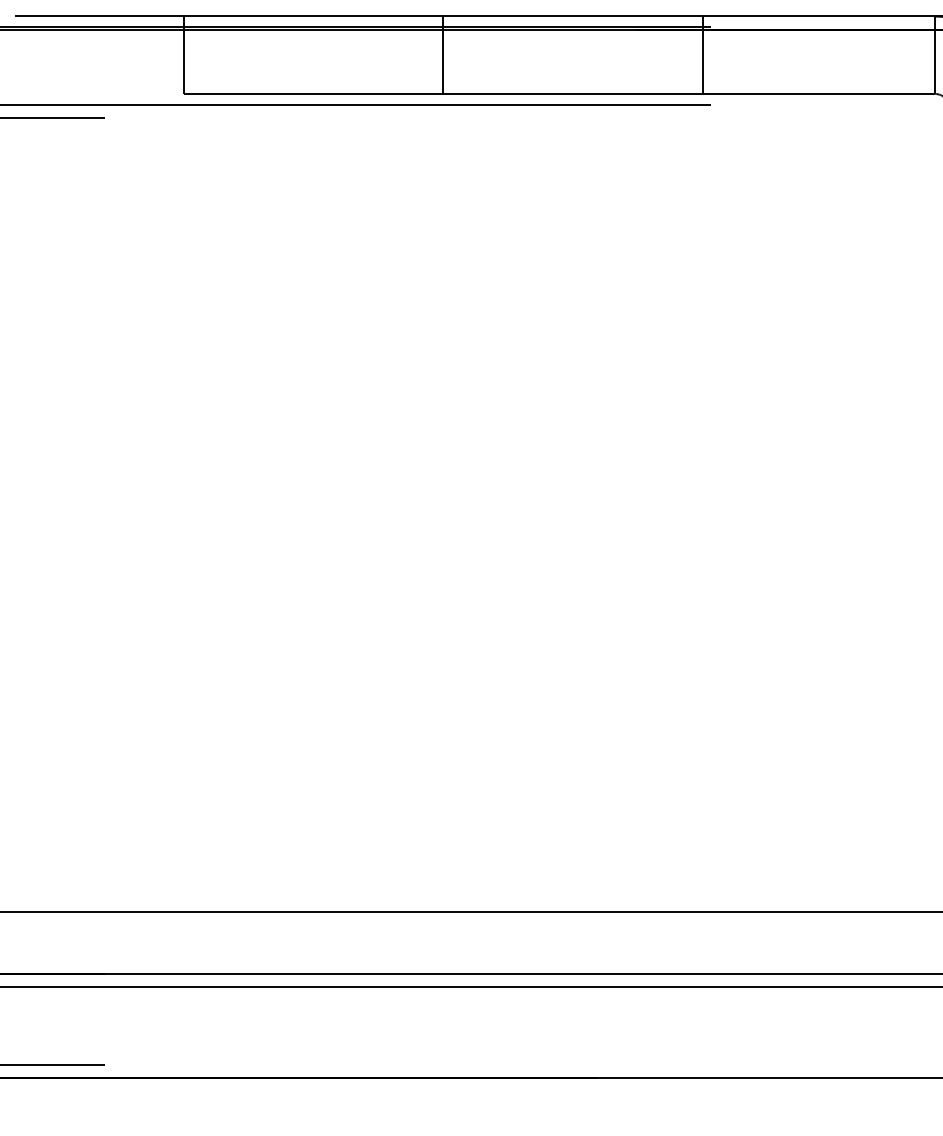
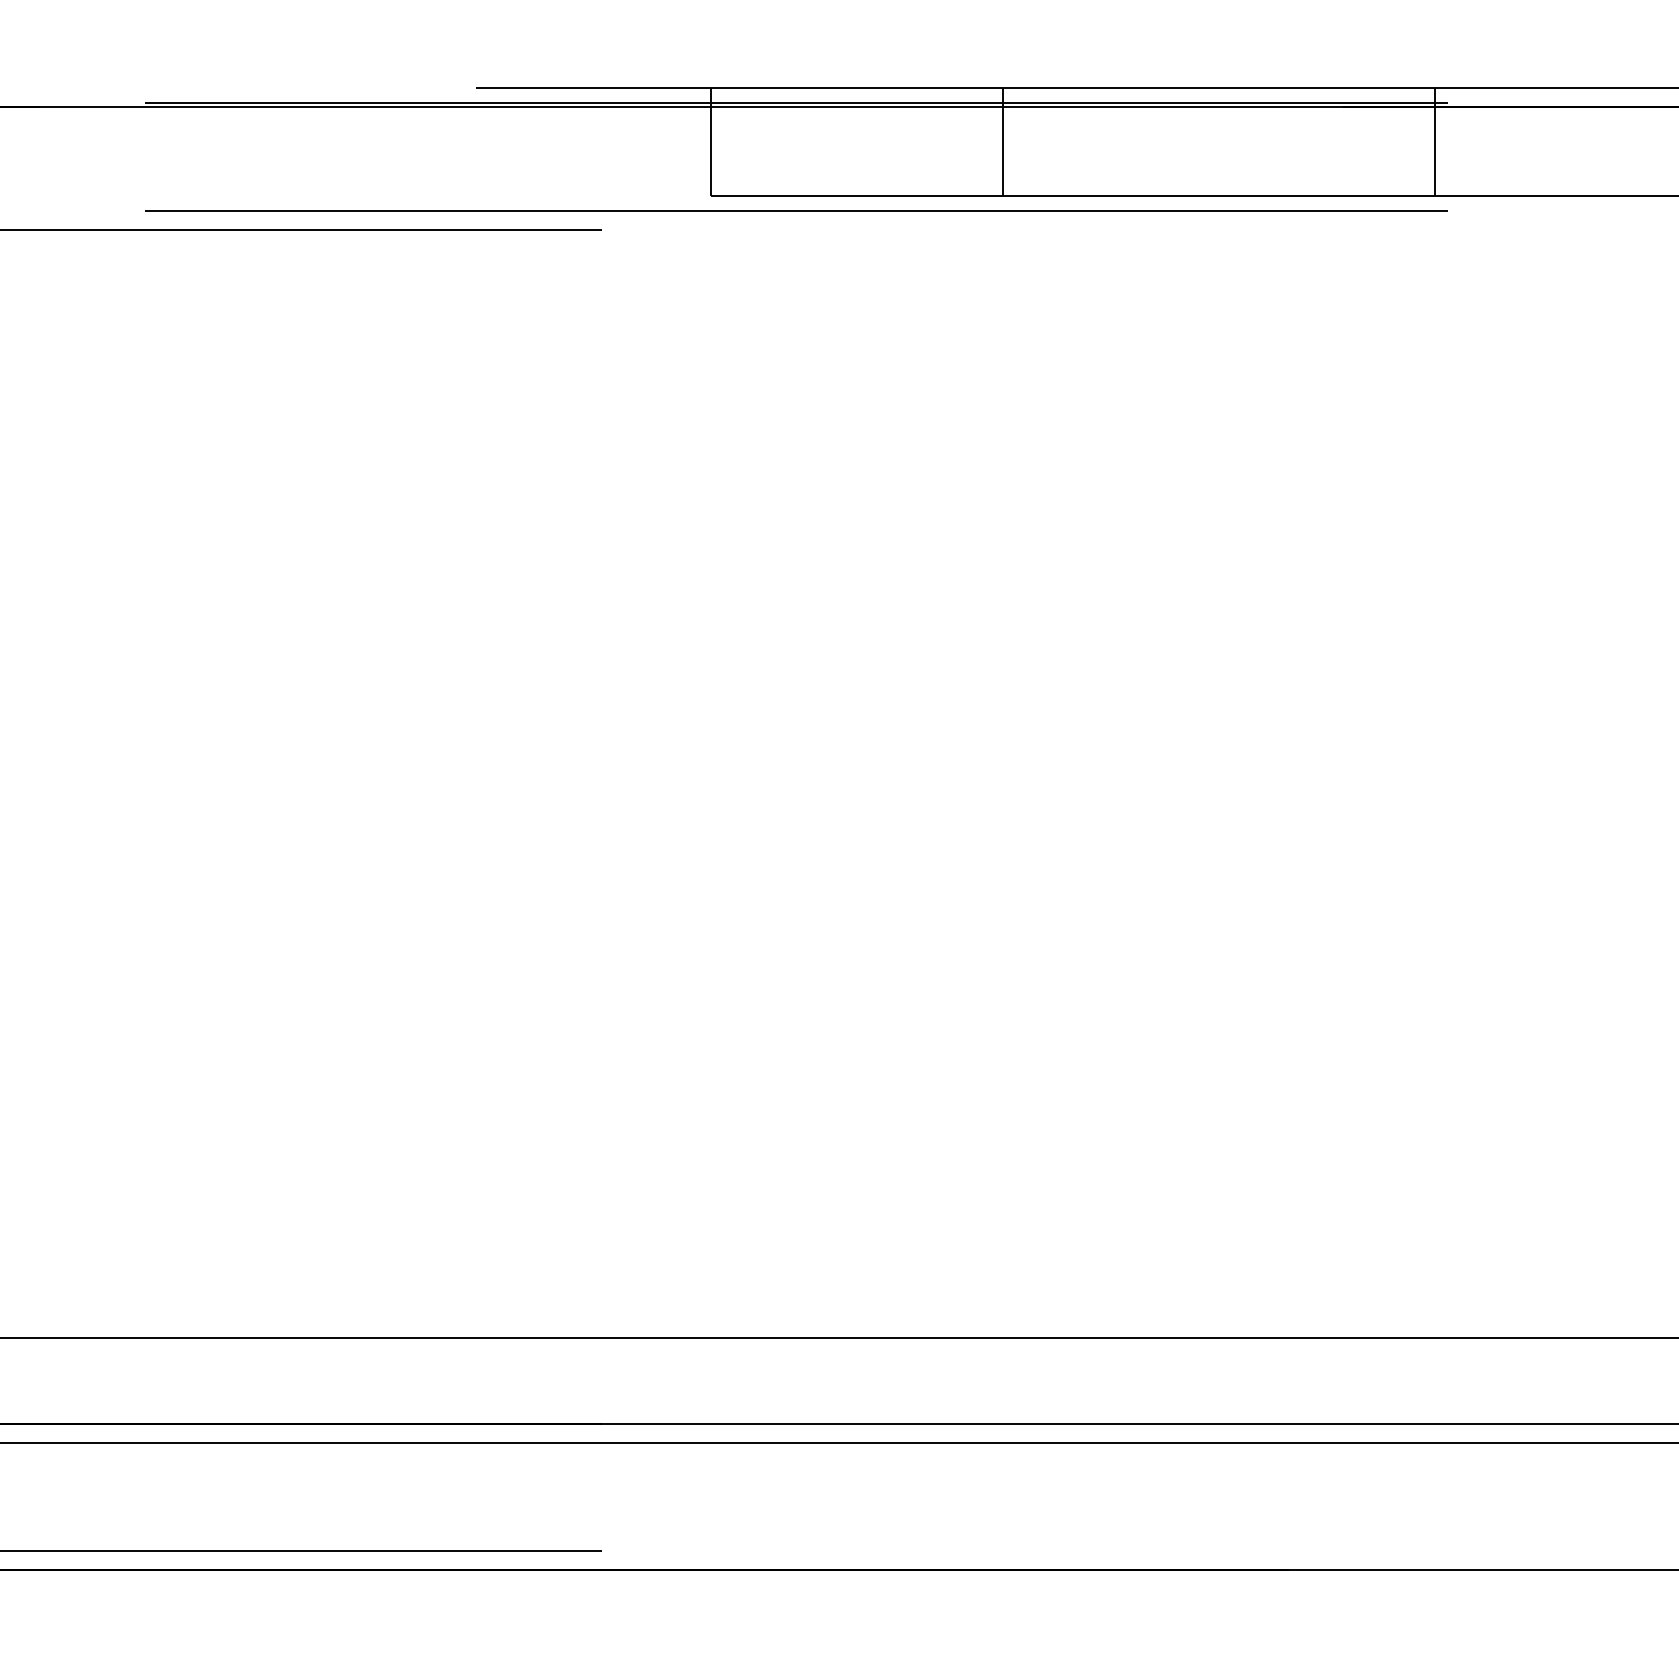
line: (443, 55) -> (1003, 142), moved

